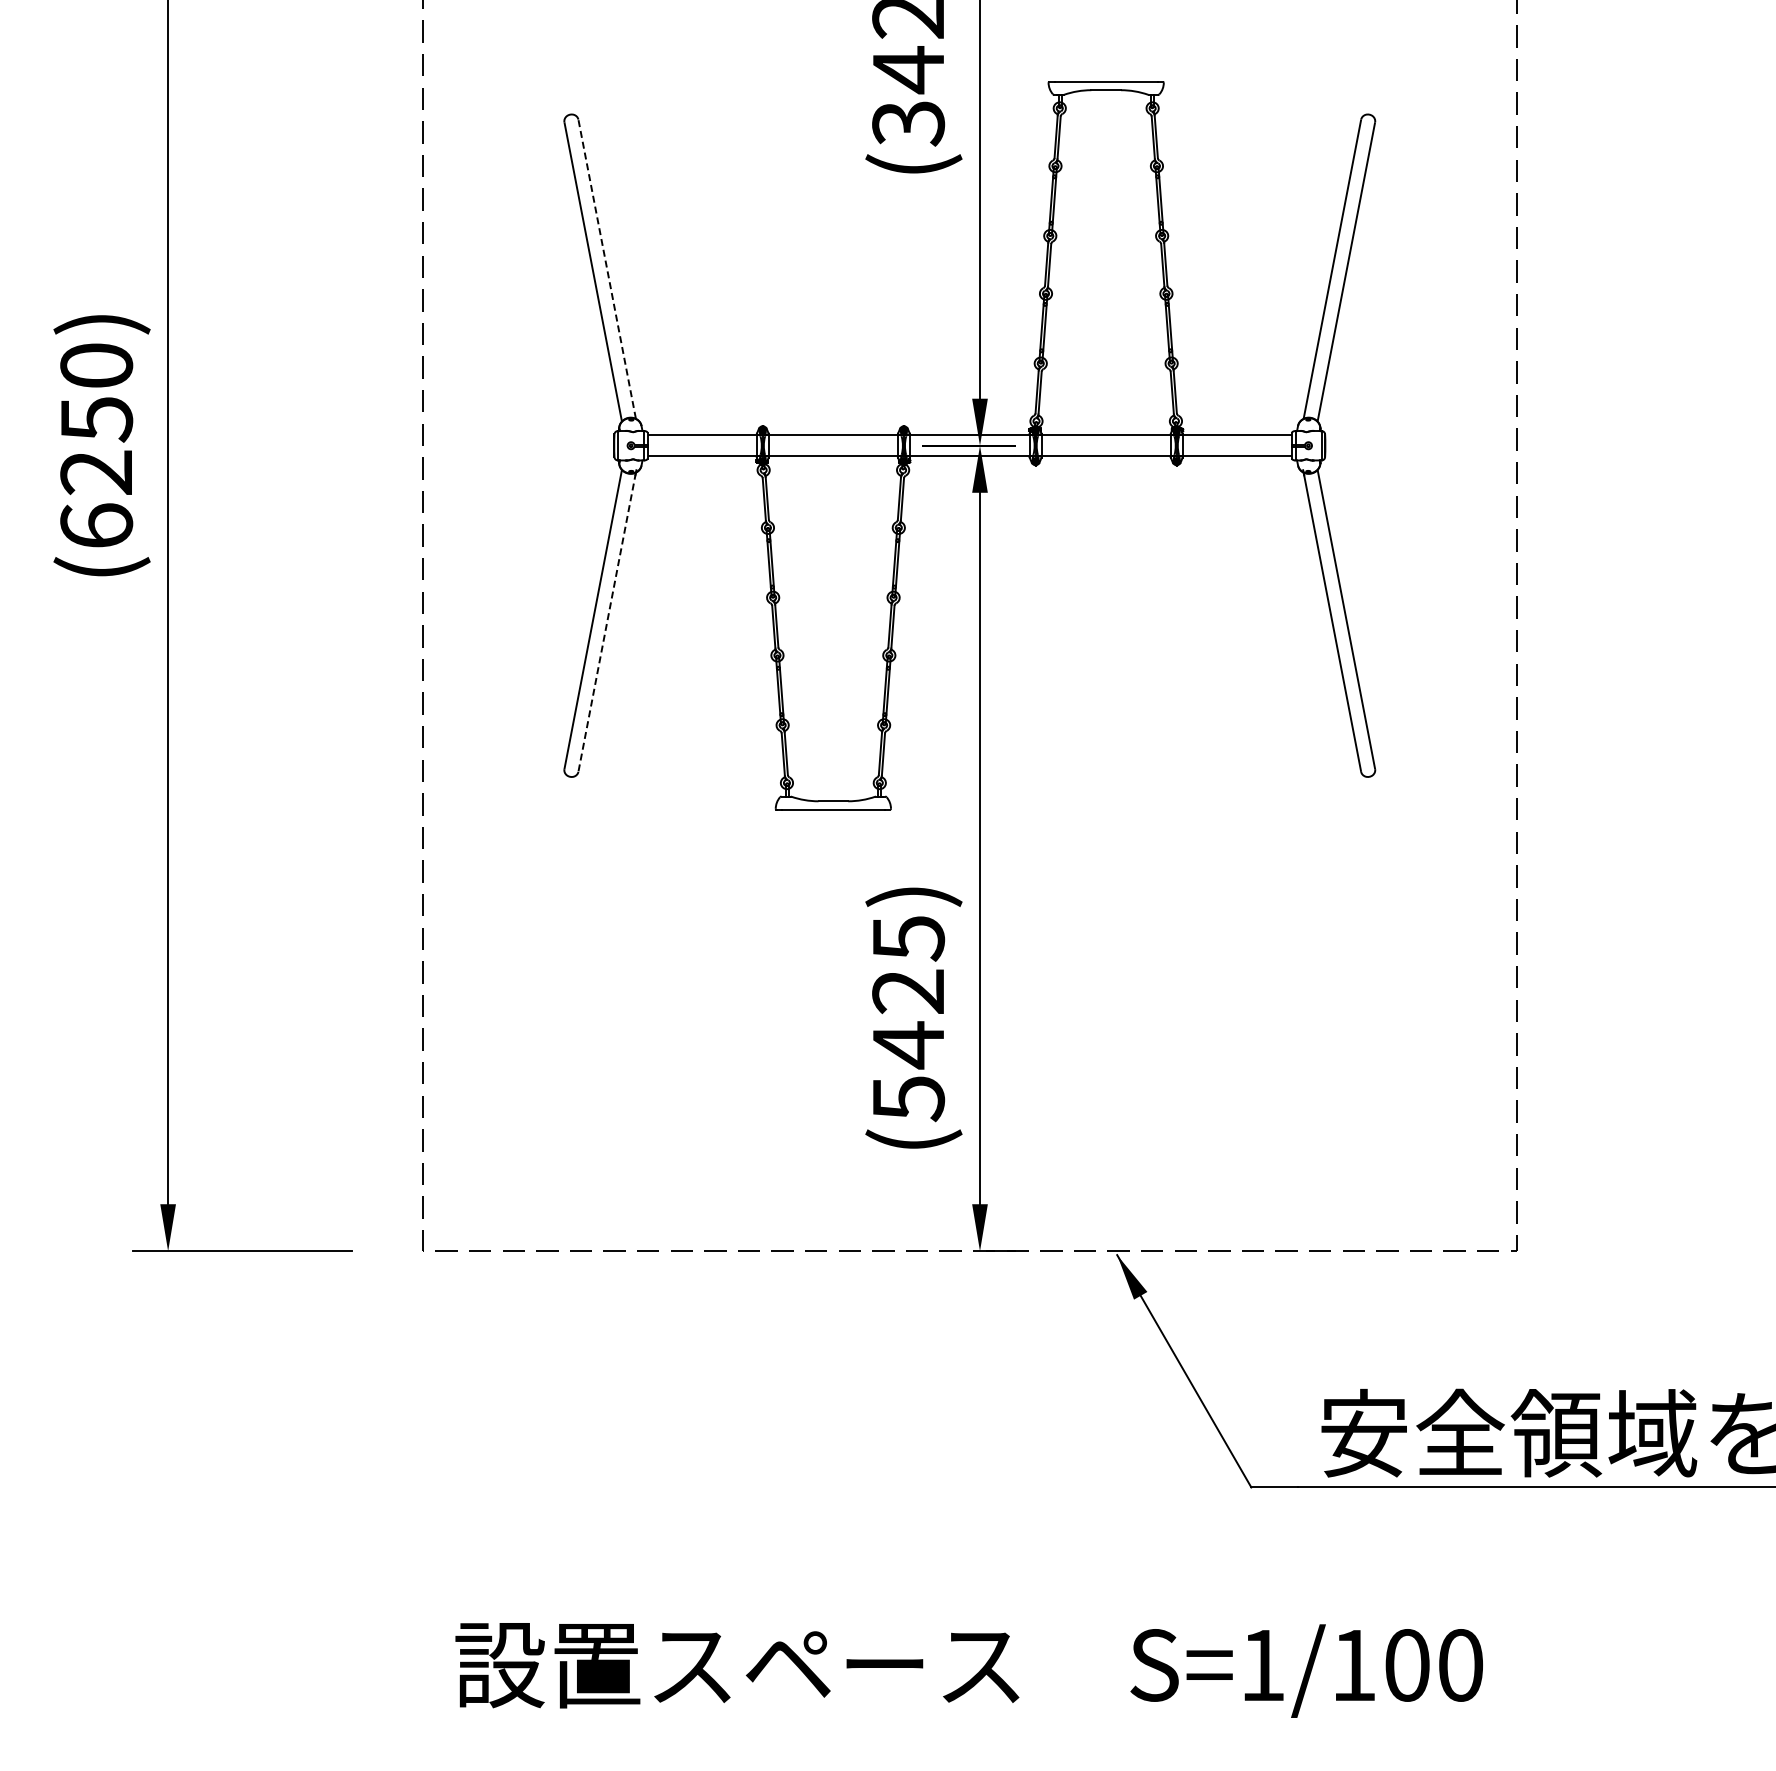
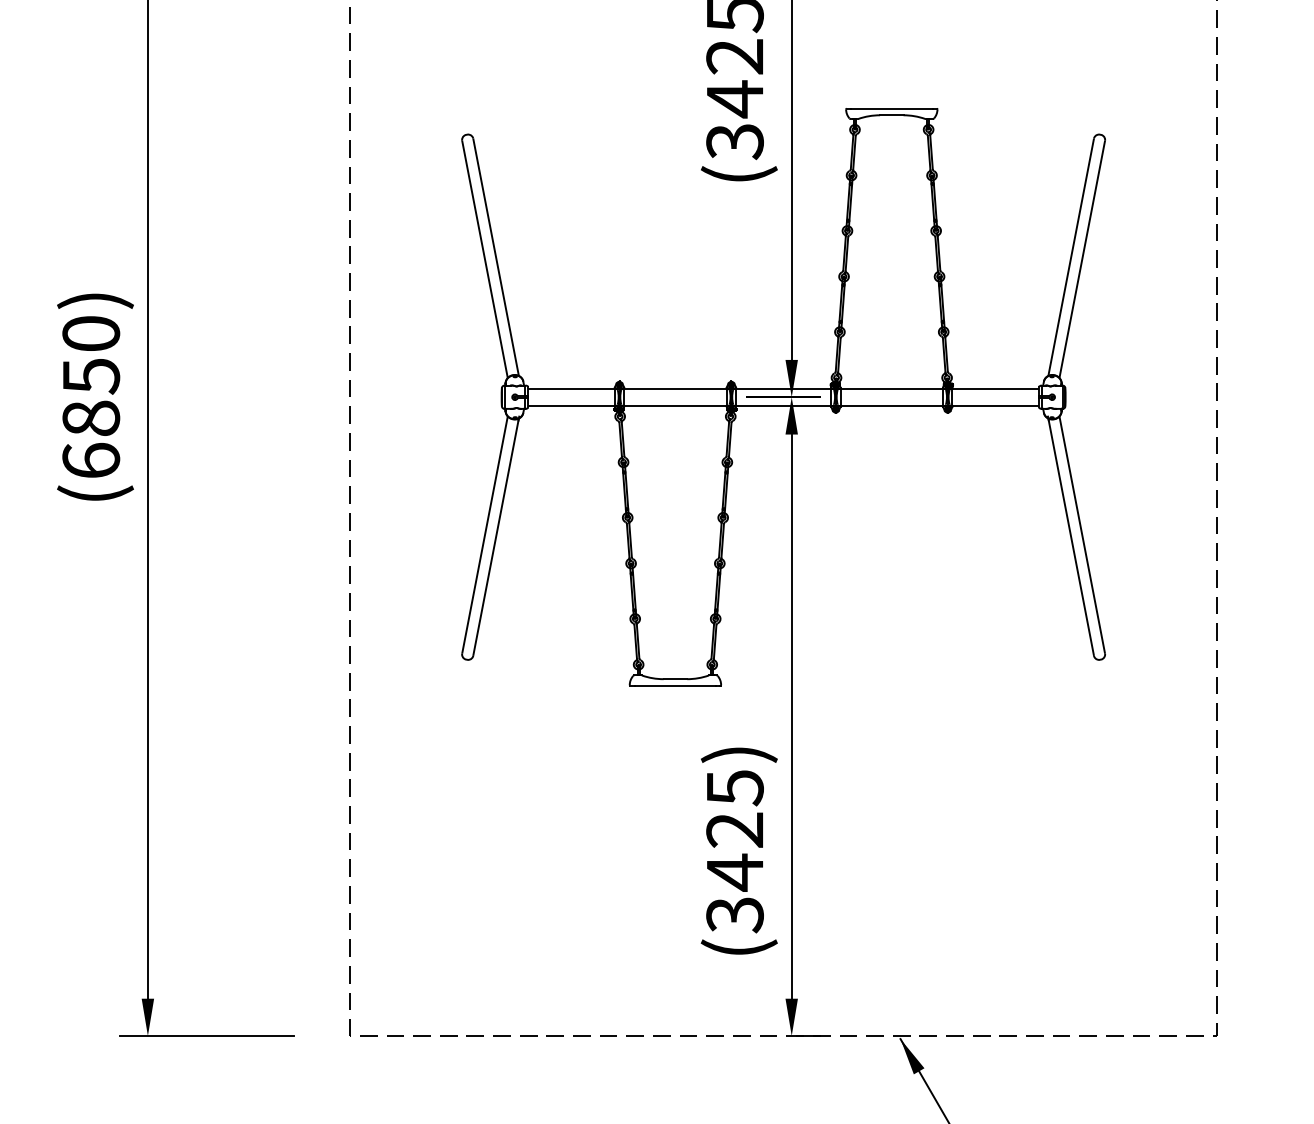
line: (607, 268) -> (496, 256), dashed -> solid
text: (96, 472) -> (91, 418), (6250) -> (6850)
line: (607, 622) -> (496, 537), dashed -> solid
text: (908, 1099) -> (735, 915), (5425) -> (3425)

